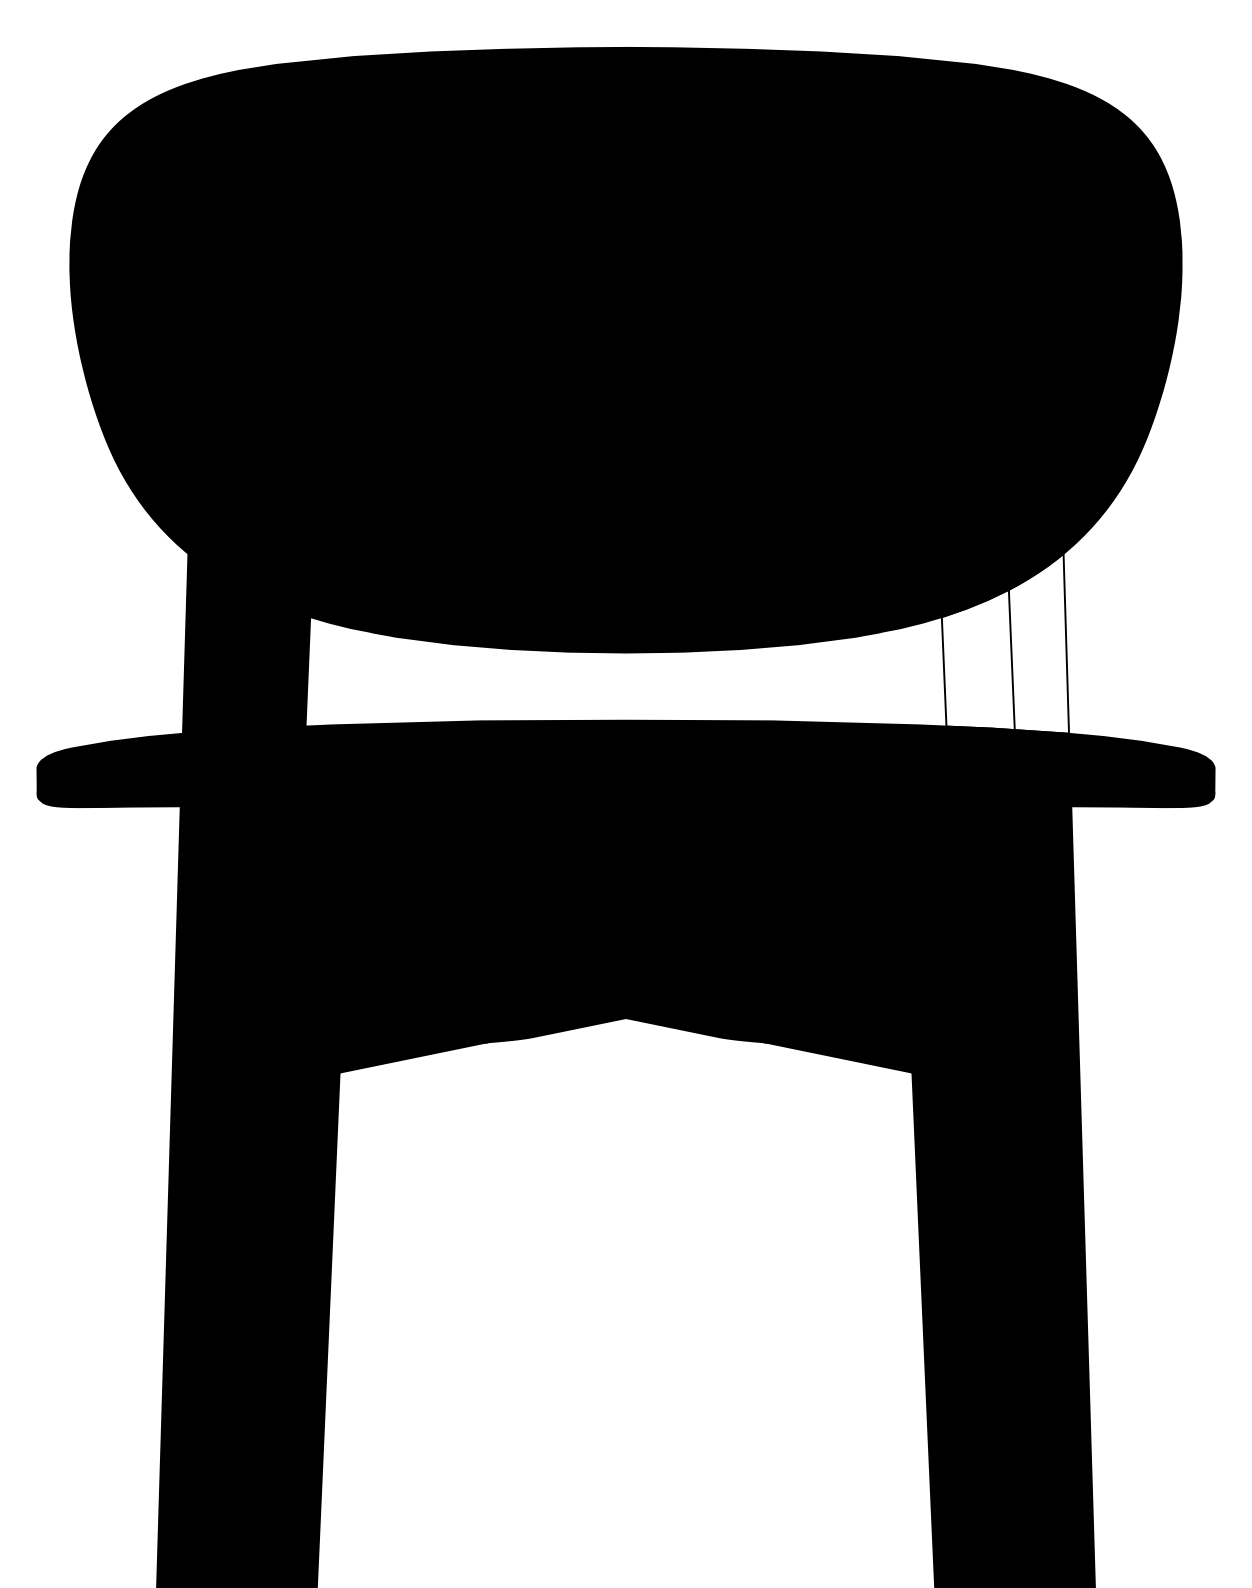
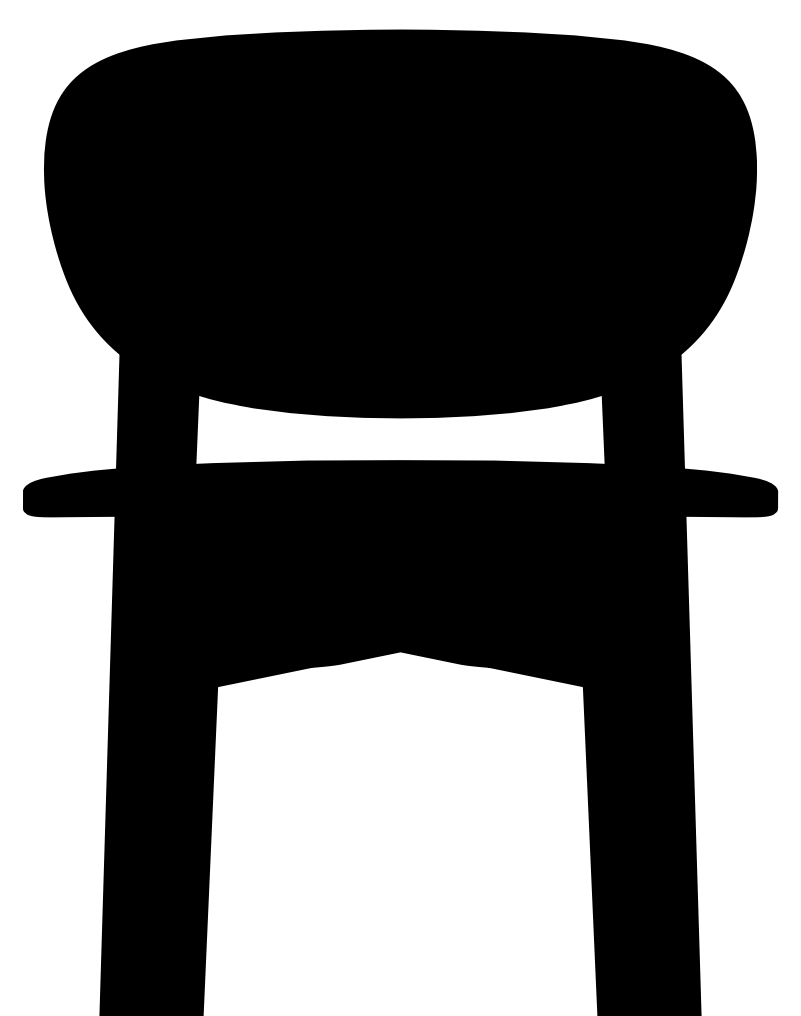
fill: (1005, 643) -> (643, 411), added

